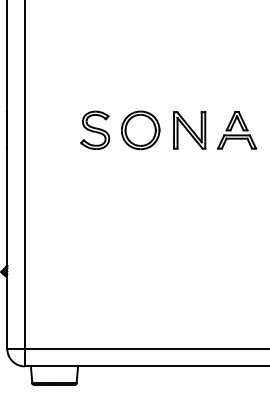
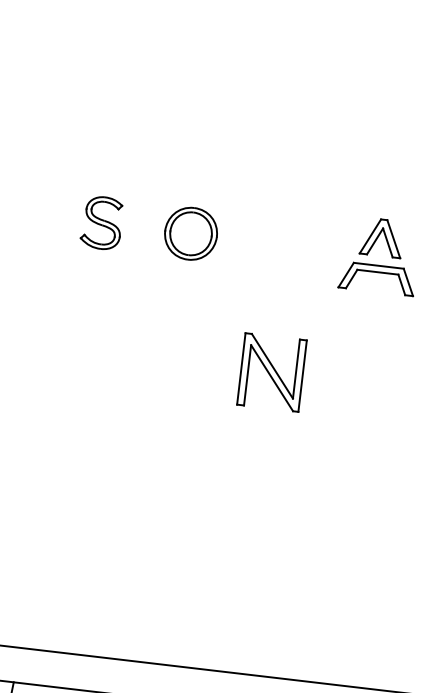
part: (95, 129) -> (102, 221), size x0.7
part: (140, 130) -> (190, 233), size x0.7
part: (189, 130) -> (271, 372), moved

